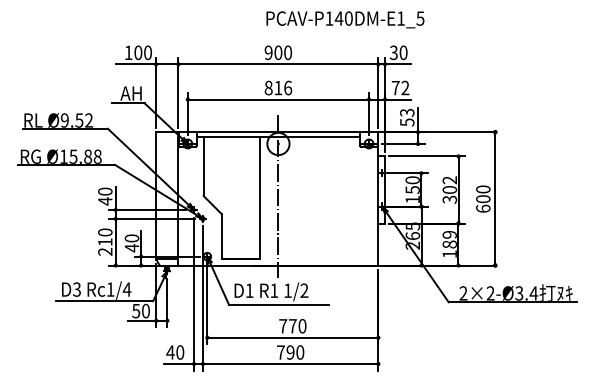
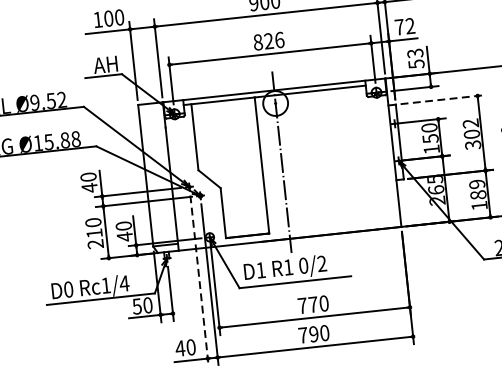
text: (278, 87) -> (268, 40), 816 -> 826
line: (427, 156) -> (443, 99), solid -> dashed
text: (76, 289) -> (68, 289), D3 -> D0
text: (287, 290) -> (303, 265), 1/2 -> 0/2
line: (194, 294) -> (200, 281), solid -> dashed

